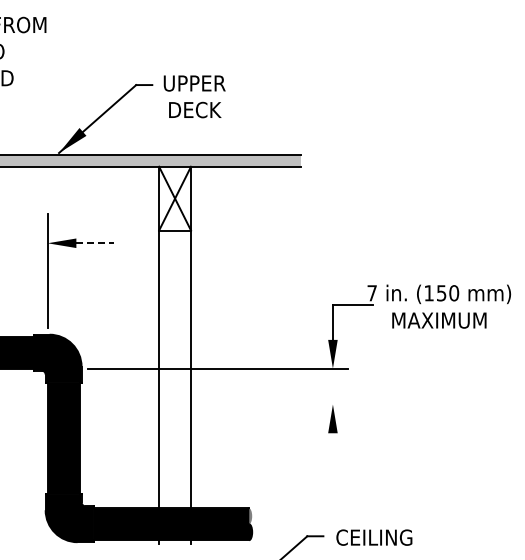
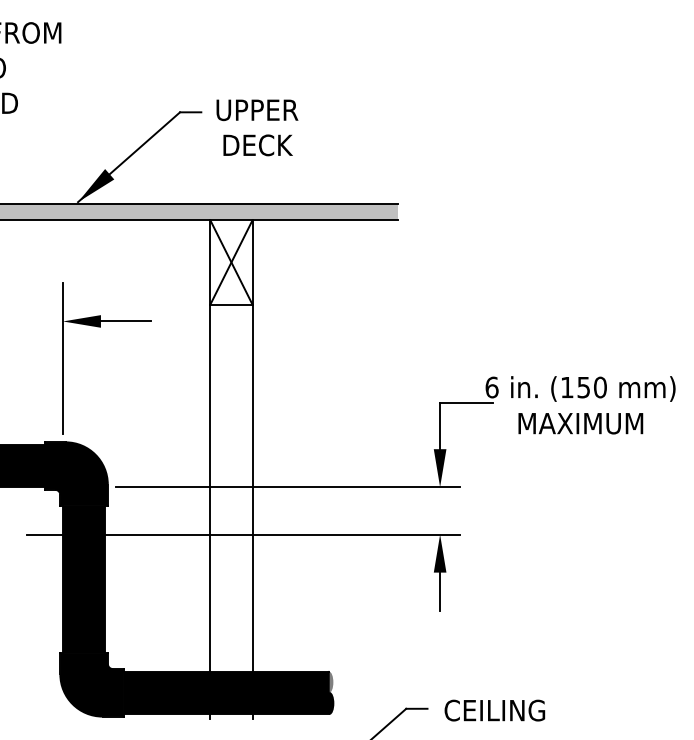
line: (95, 243) -> (126, 321), dashed -> solid
text: (372, 293) -> (492, 387), 7 -> 6
line: (183, 404) -> (242, 534), added
line: (332, 447) -> (439, 591), added

